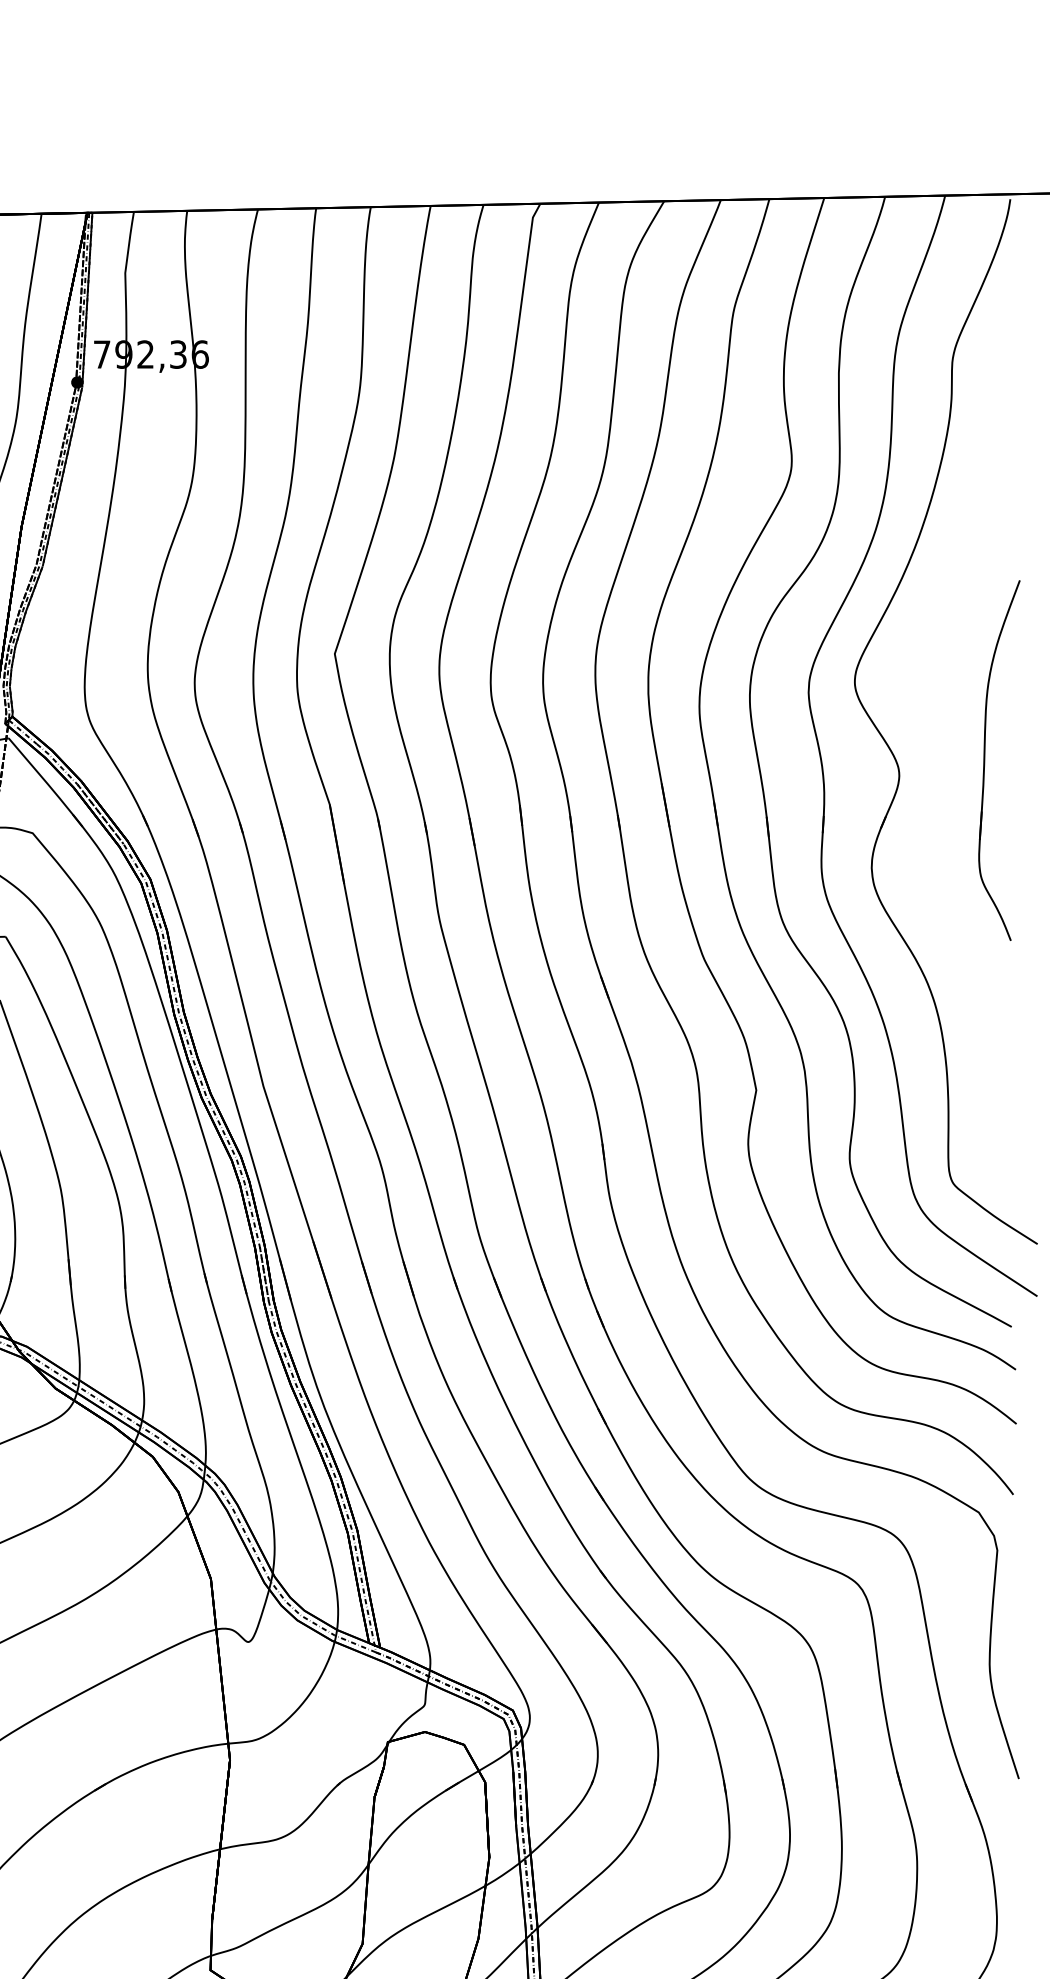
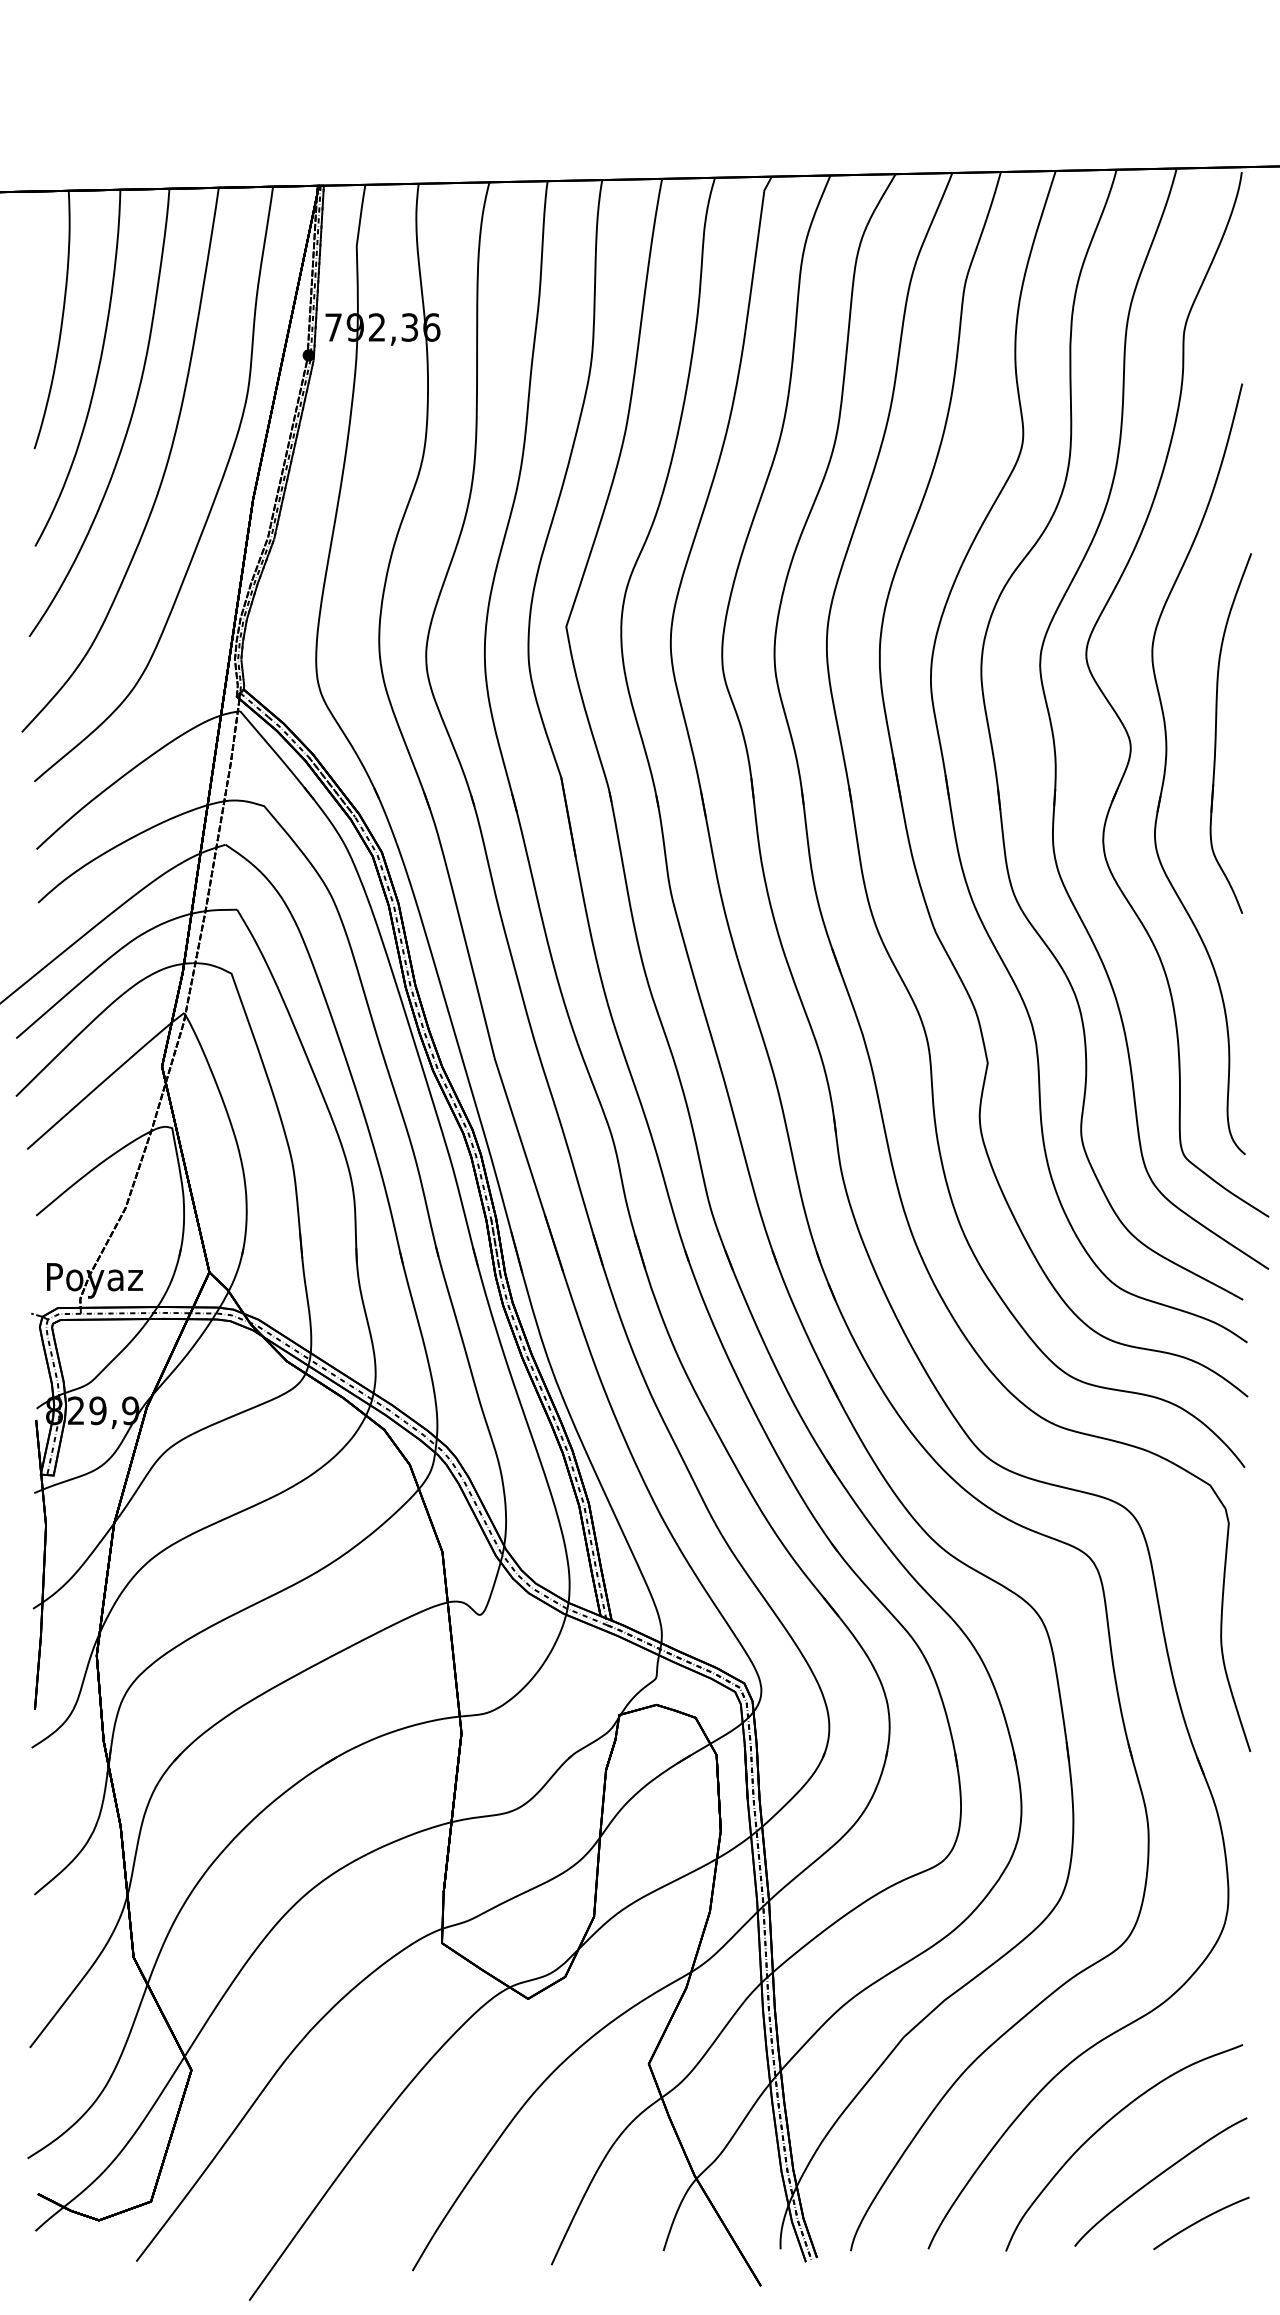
part: (935, 794) -> (1166, 767), added

